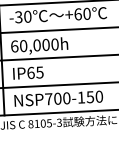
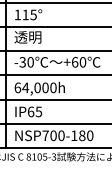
text: (23, 45) -> (25, 87), 60,000h -> 64,000h
text: (90, 96) -> (82, 135), NSP700-150 -> NSP700-180

